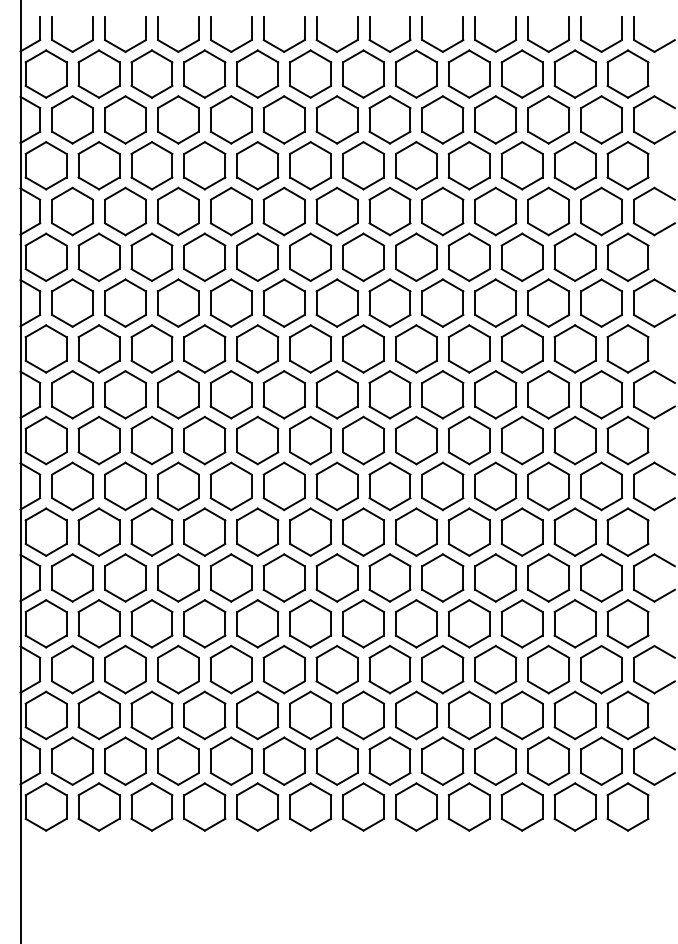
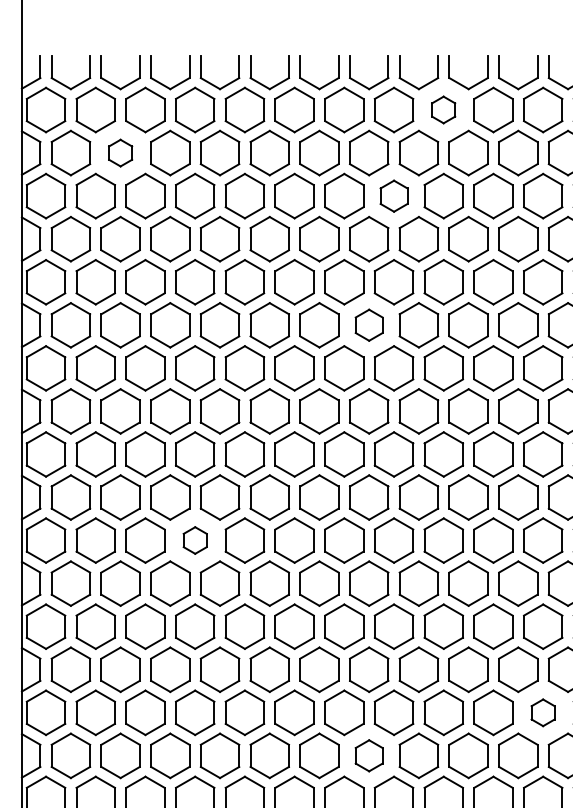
part: (468, 73) -> (443, 109), size x0.6
part: (125, 119) -> (120, 152), size x0.6
part: (416, 165) -> (394, 195), size x0.7
part: (389, 302) -> (368, 324), size x0.7
part: (204, 531) -> (194, 539), size x0.6
part: (574, 715) -> (542, 712), size x0.6
part: (389, 760) -> (368, 755), size x0.7

